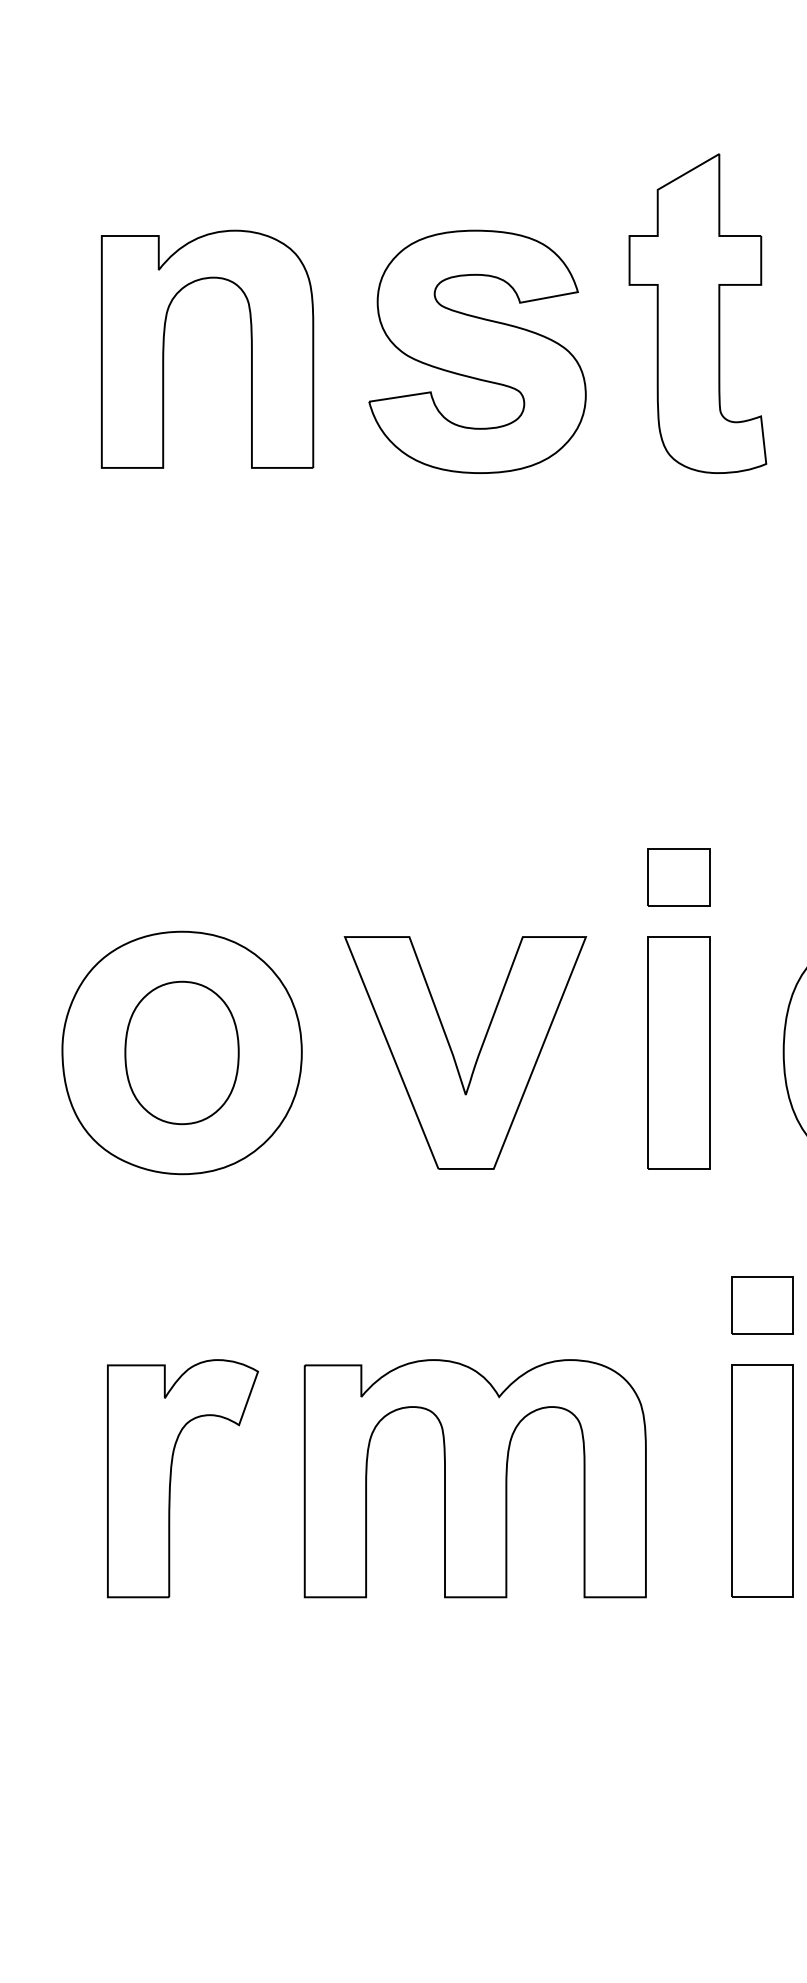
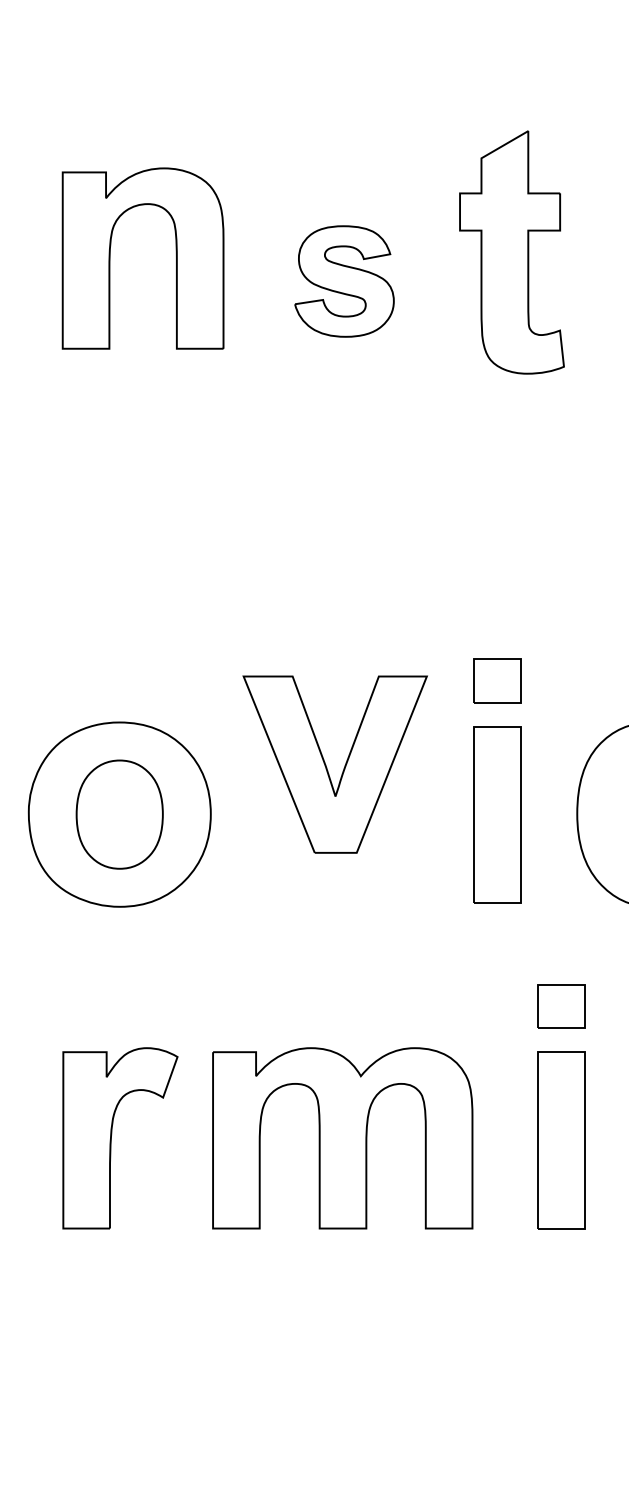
part: (164, 349) -> (110, 258), moved
part: (477, 351) -> (344, 281), size x0.6
part: (455, 1056) -> (327, 767), moved

